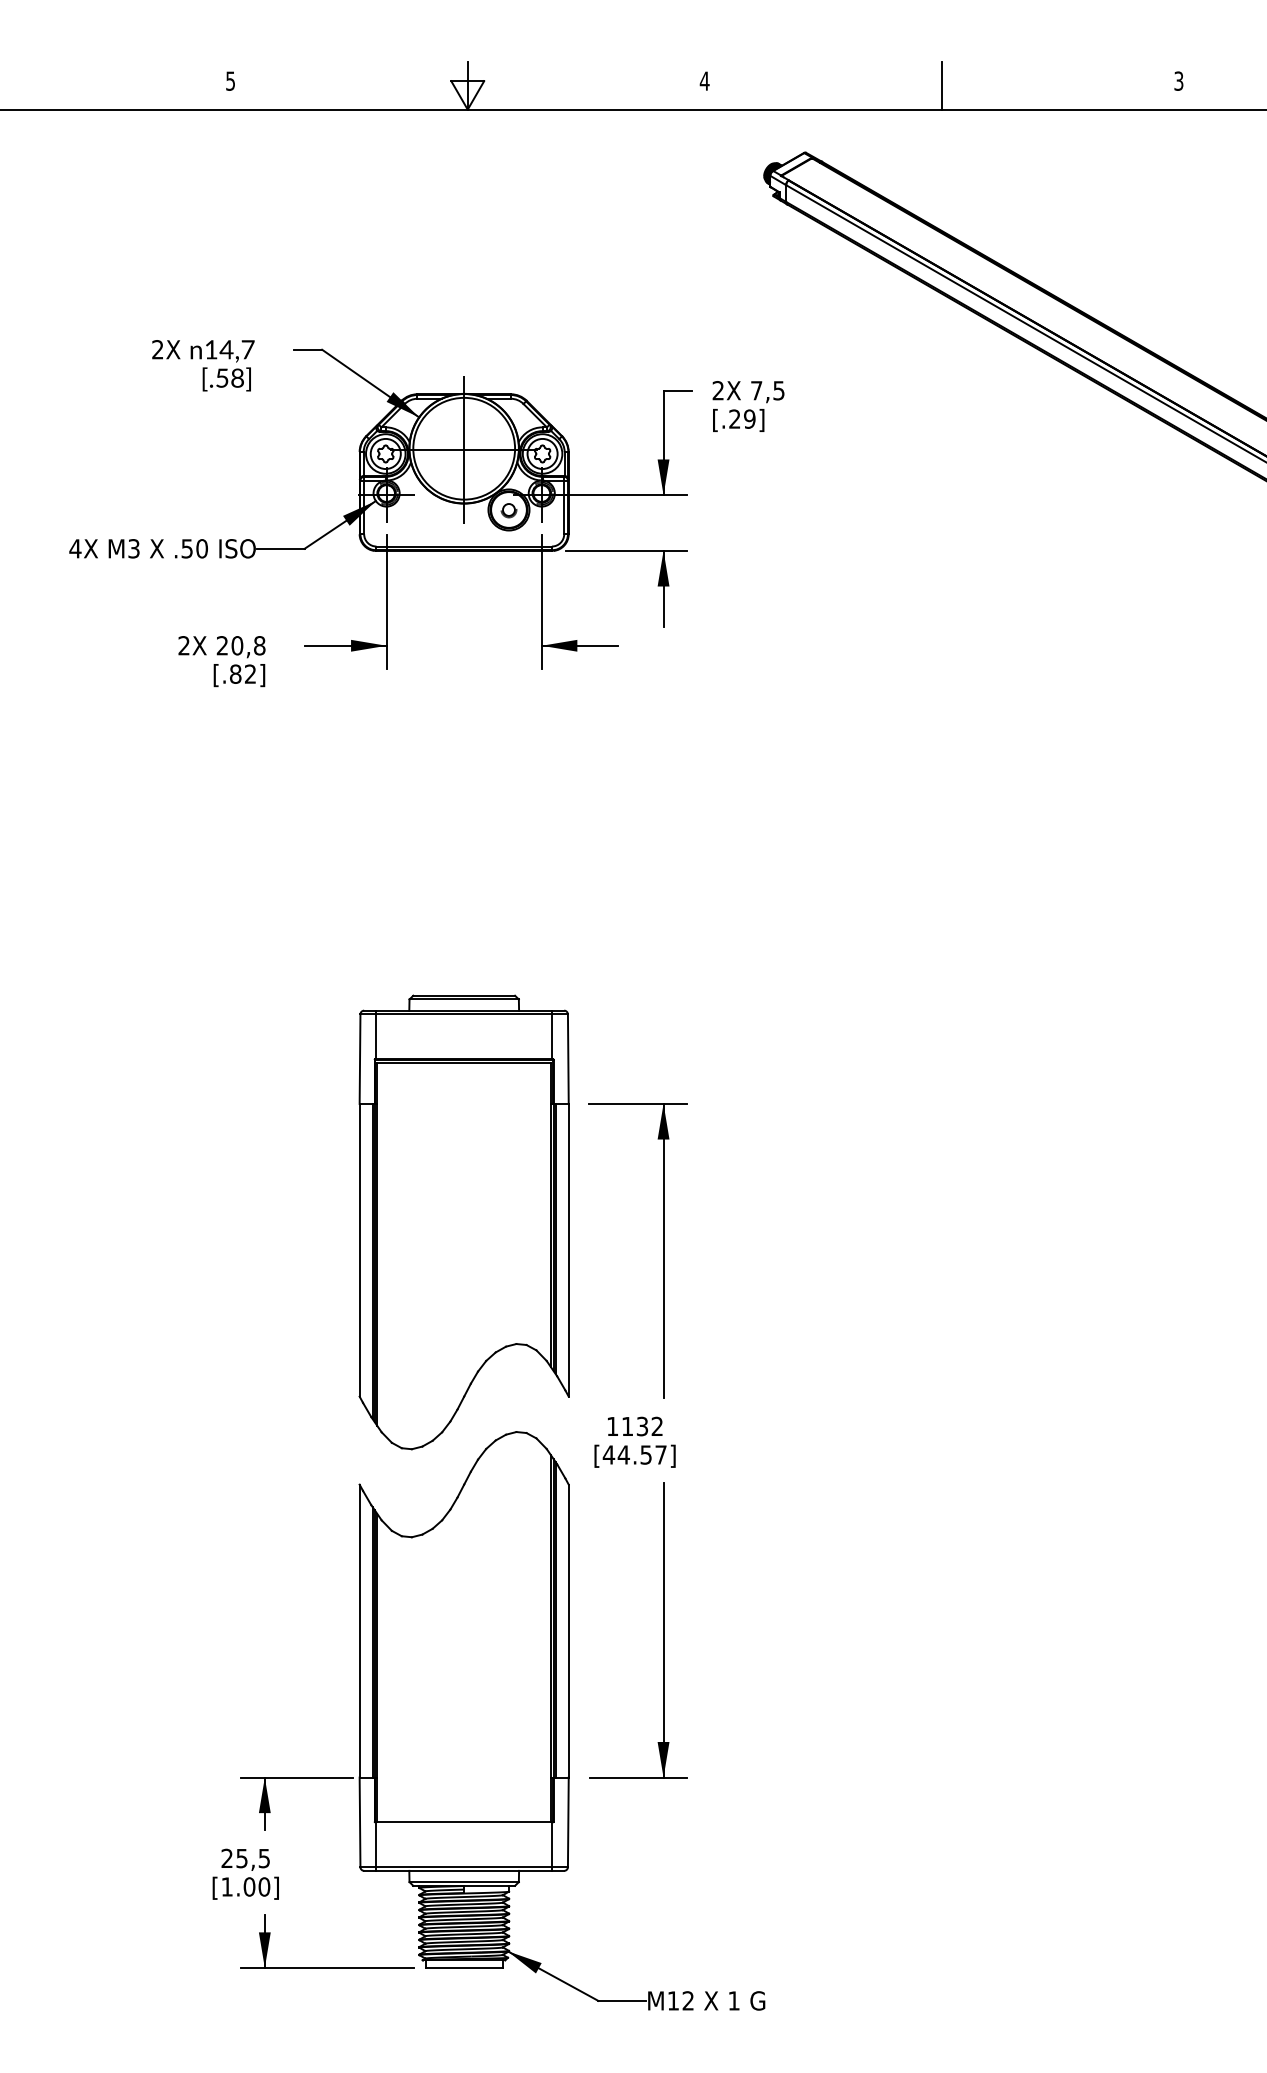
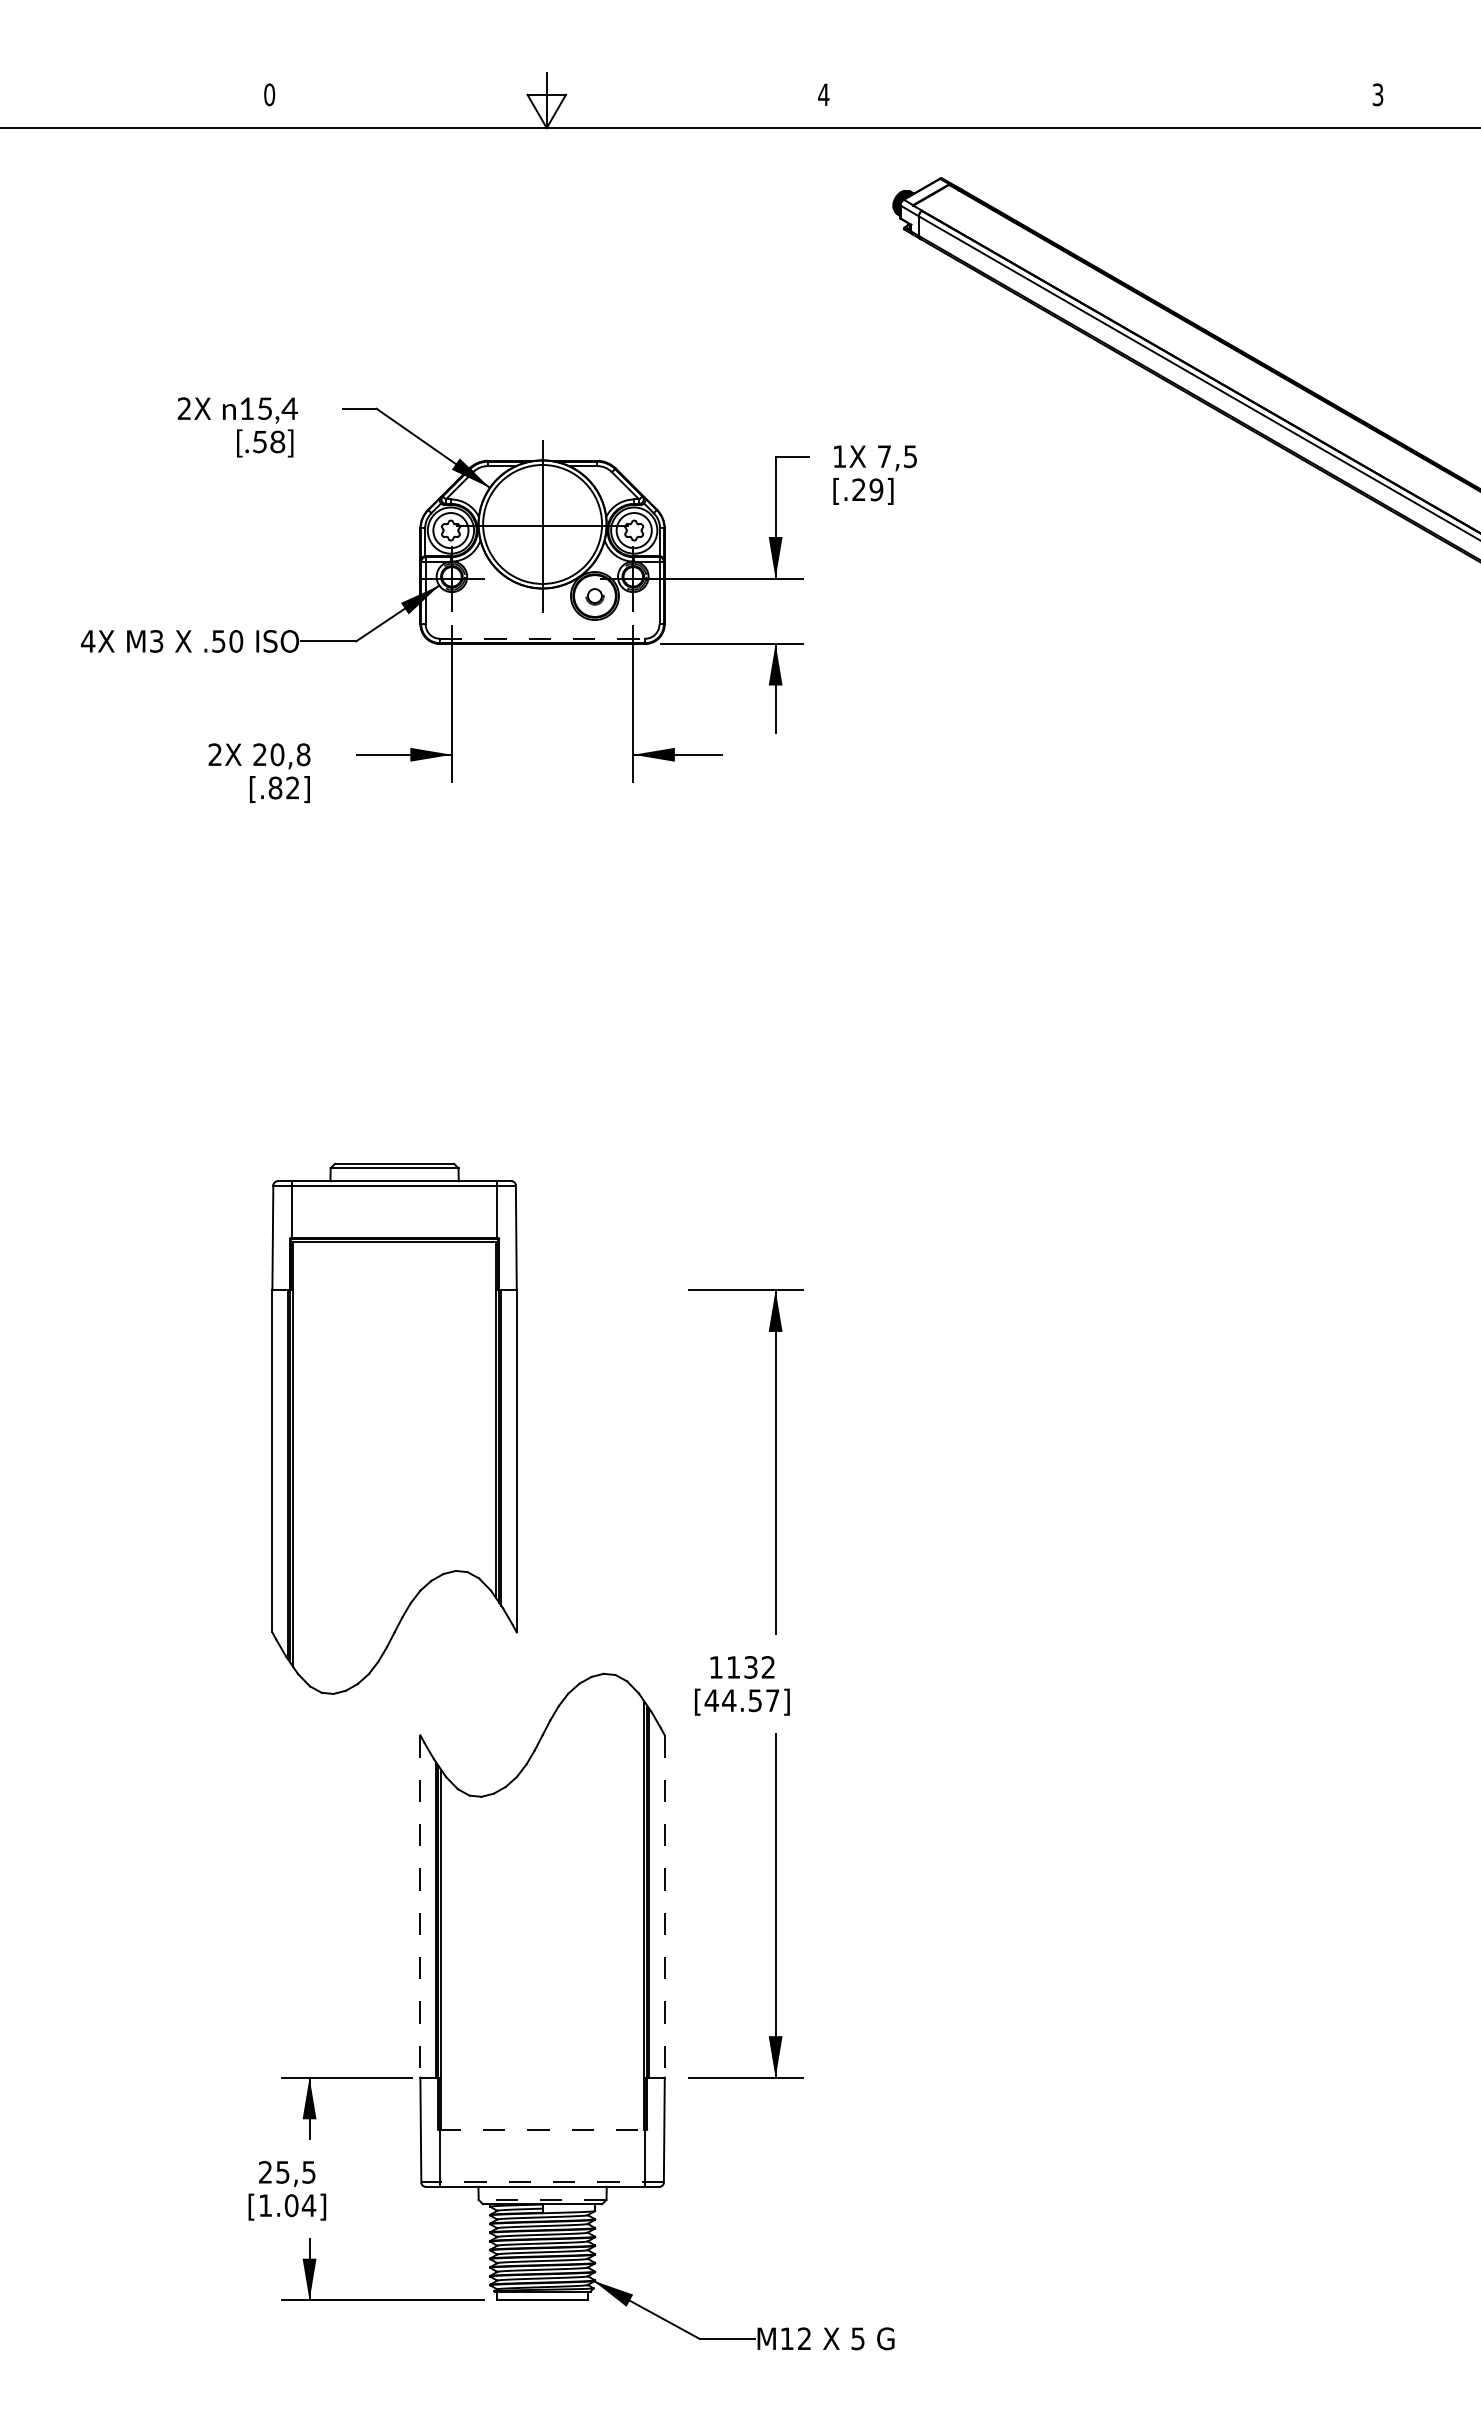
text: (230, 80) -> (269, 94), 5 -> 0
line: (941, 86) -> (1100, 100), removed
text: (236, 349) -> (276, 408), 14,7 -> 15,4
text: (718, 390) -> (839, 456), 2X -> 1X
line: (464, 546) -> (542, 638), solid -> dashed
part: (464, 1222) -> (394, 1428), moved
line: (359, 1631) -> (420, 1907), solid -> dashed
line: (568, 1631) -> (664, 1907), solid -> dashed
line: (464, 1822) -> (542, 2130), solid -> dashed
line: (464, 1867) -> (542, 2182), solid -> dashed
line: (464, 1881) -> (542, 2199), solid -> dashed
text: (263, 1886) -> (308, 2205), [1.00] -> [1.04]
text: (733, 2000) -> (857, 2338), 1 -> 5

